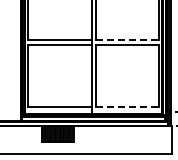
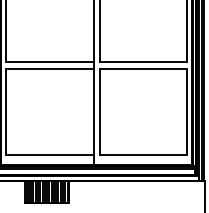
line: (127, 39) -> (143, 61), dashed -> solid
line: (127, 107) -> (143, 155), dashed -> solid

